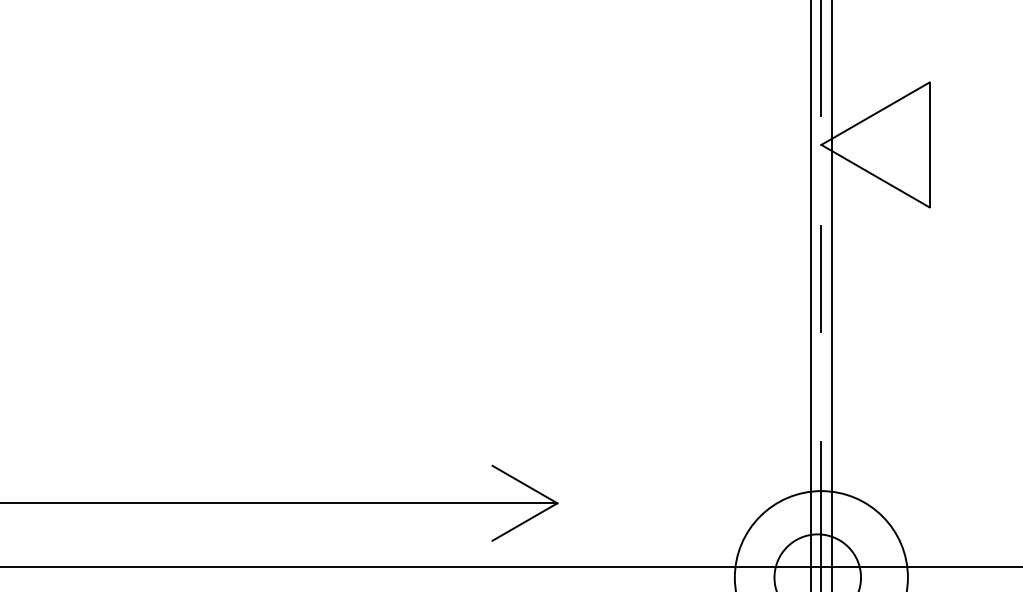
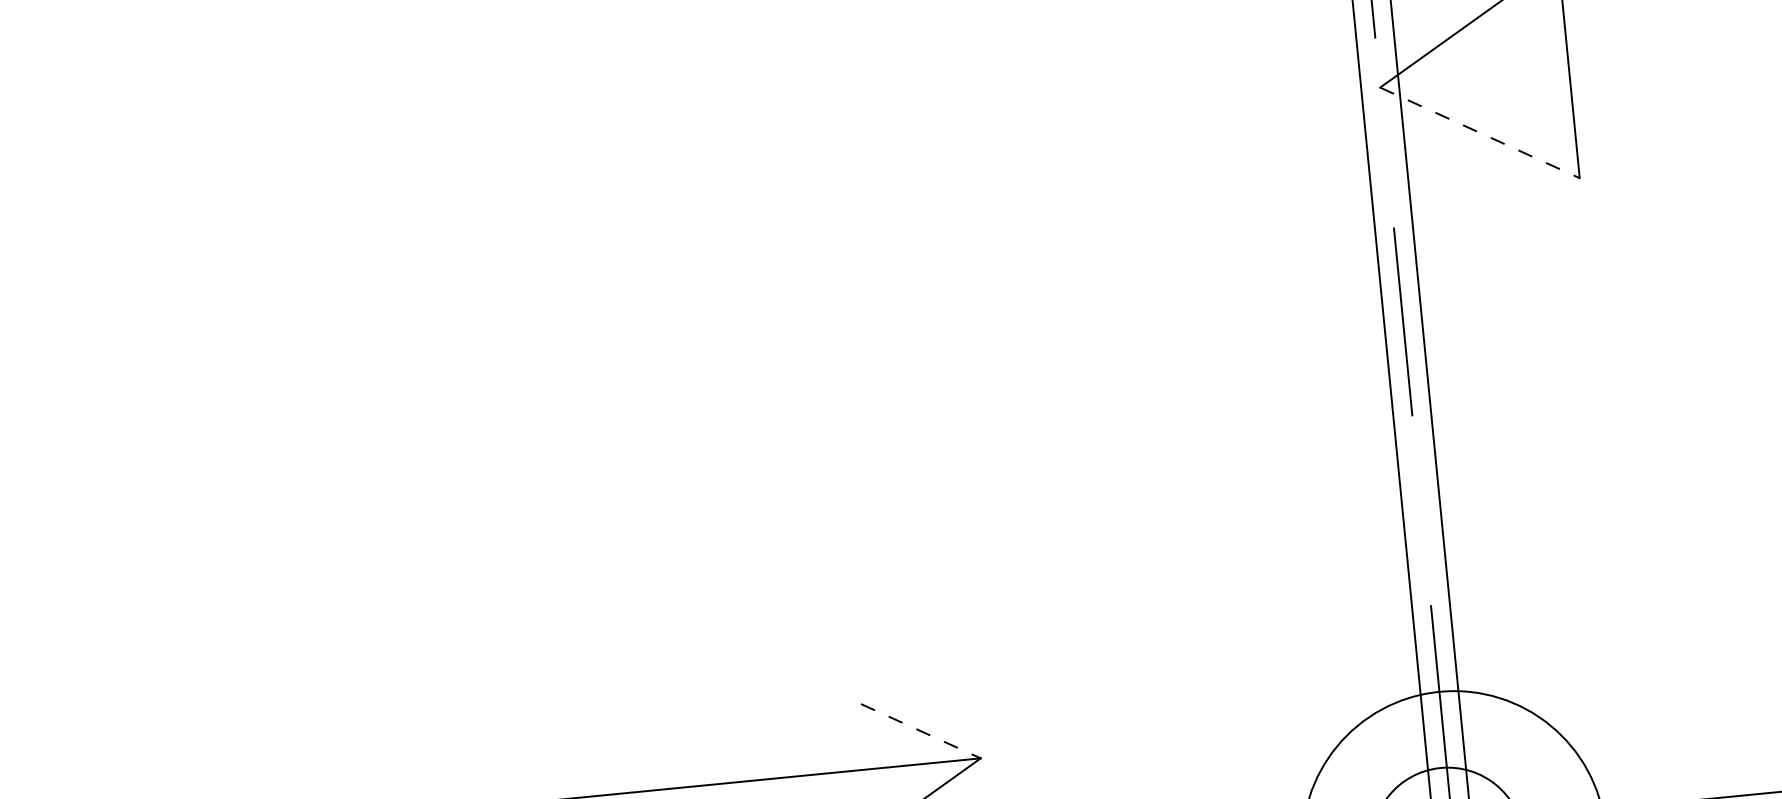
line: (875, 176) -> (1480, 133), solid -> dashed
line: (525, 484) -> (921, 730), solid -> dashed

